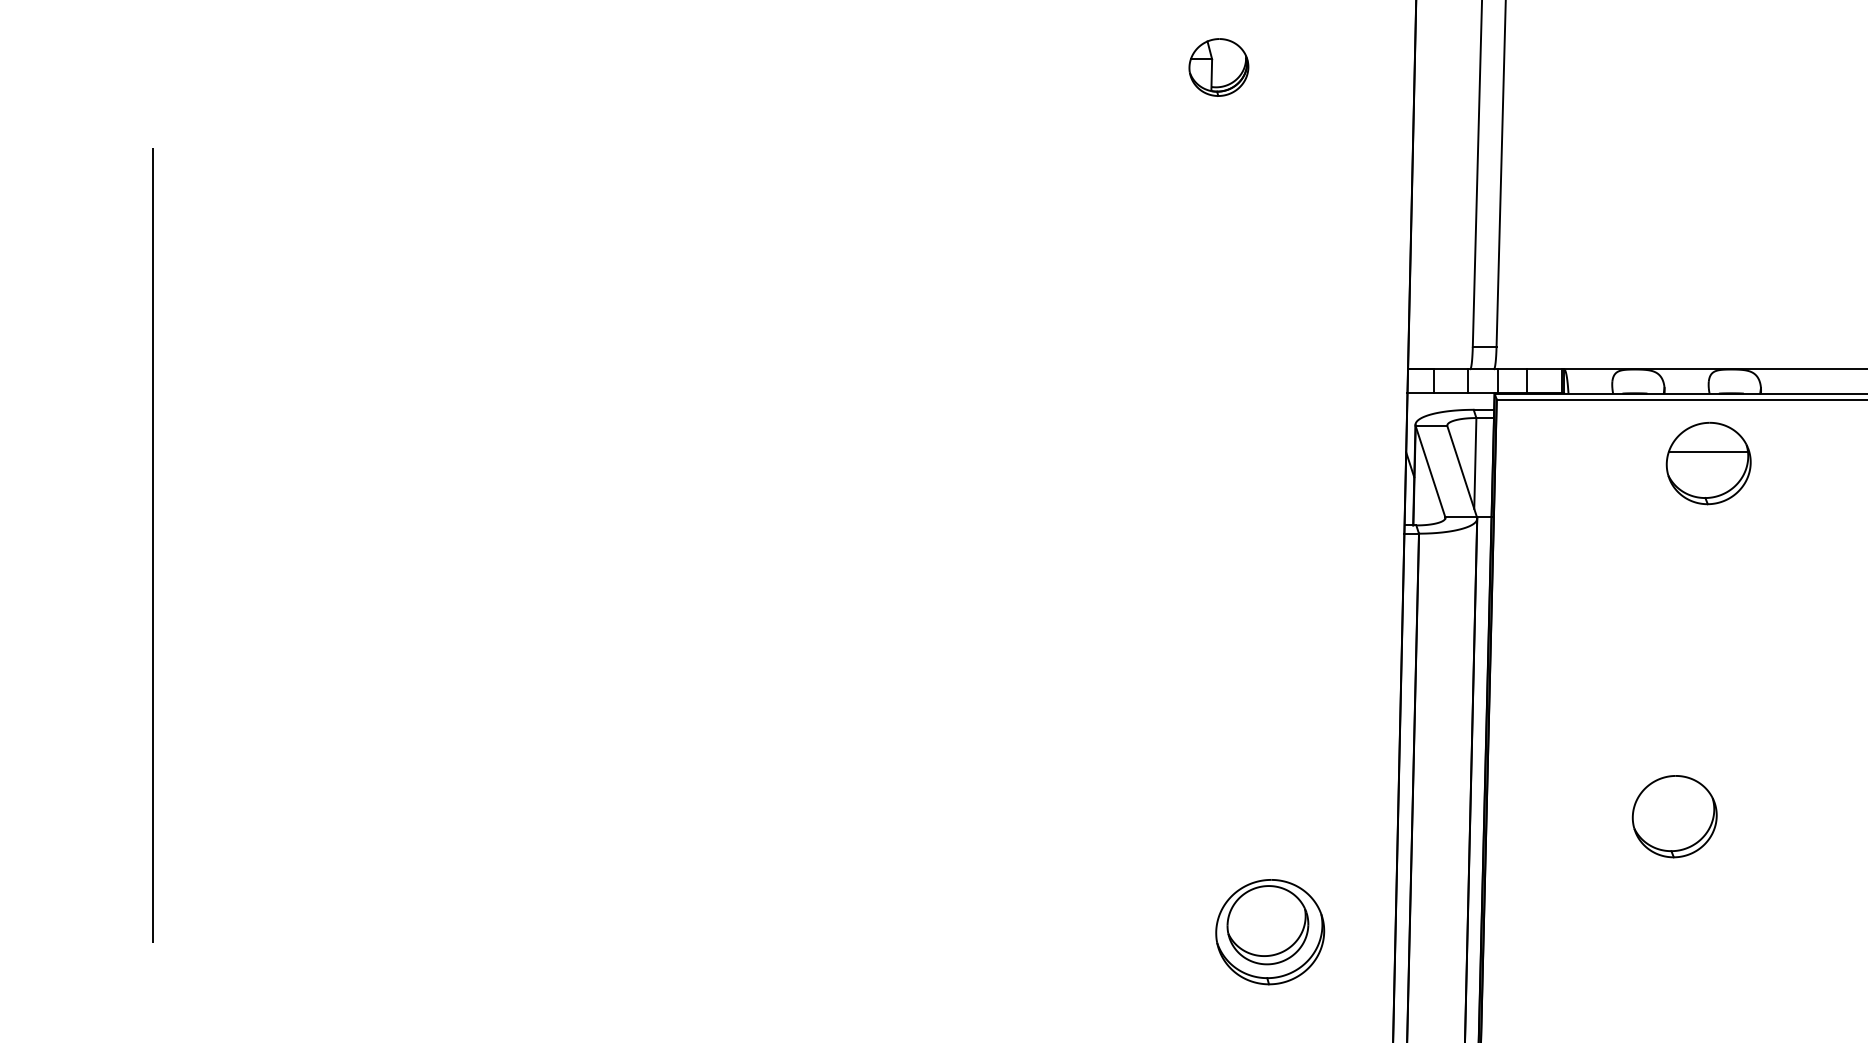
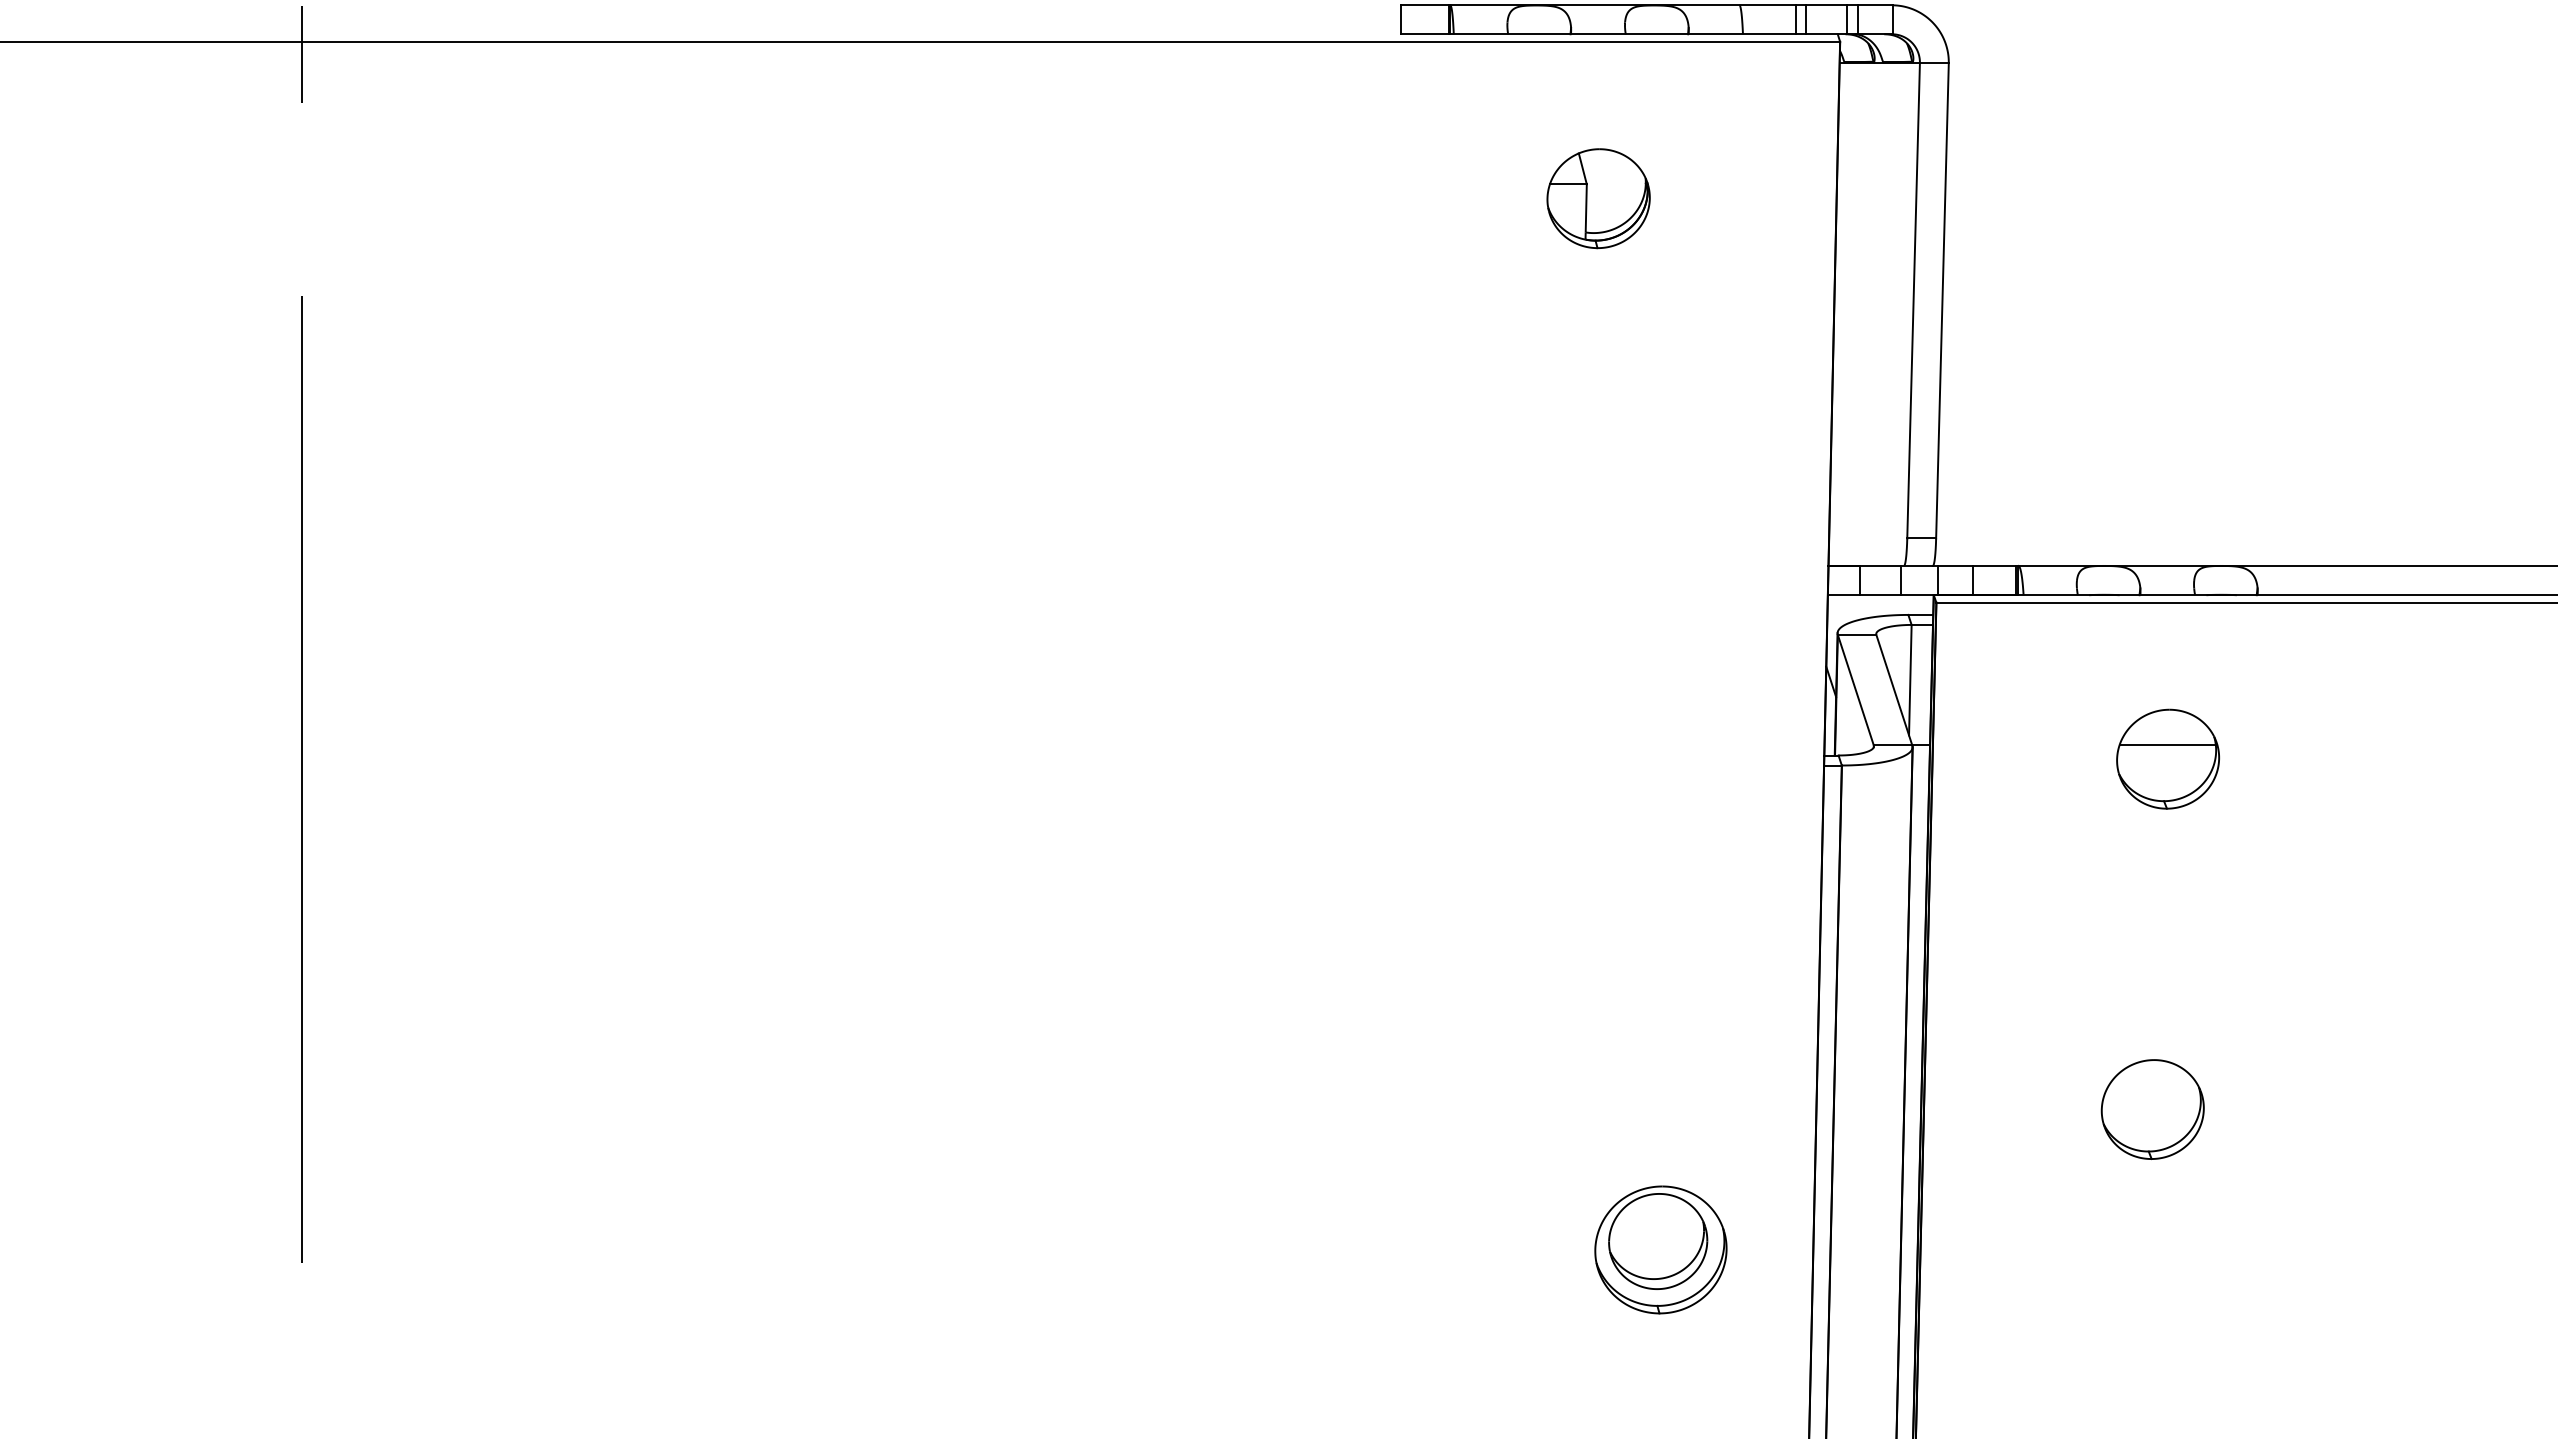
part: (1218, 67) -> (1598, 198), size x1.43
part: (1708, 462) -> (2167, 758), moved

